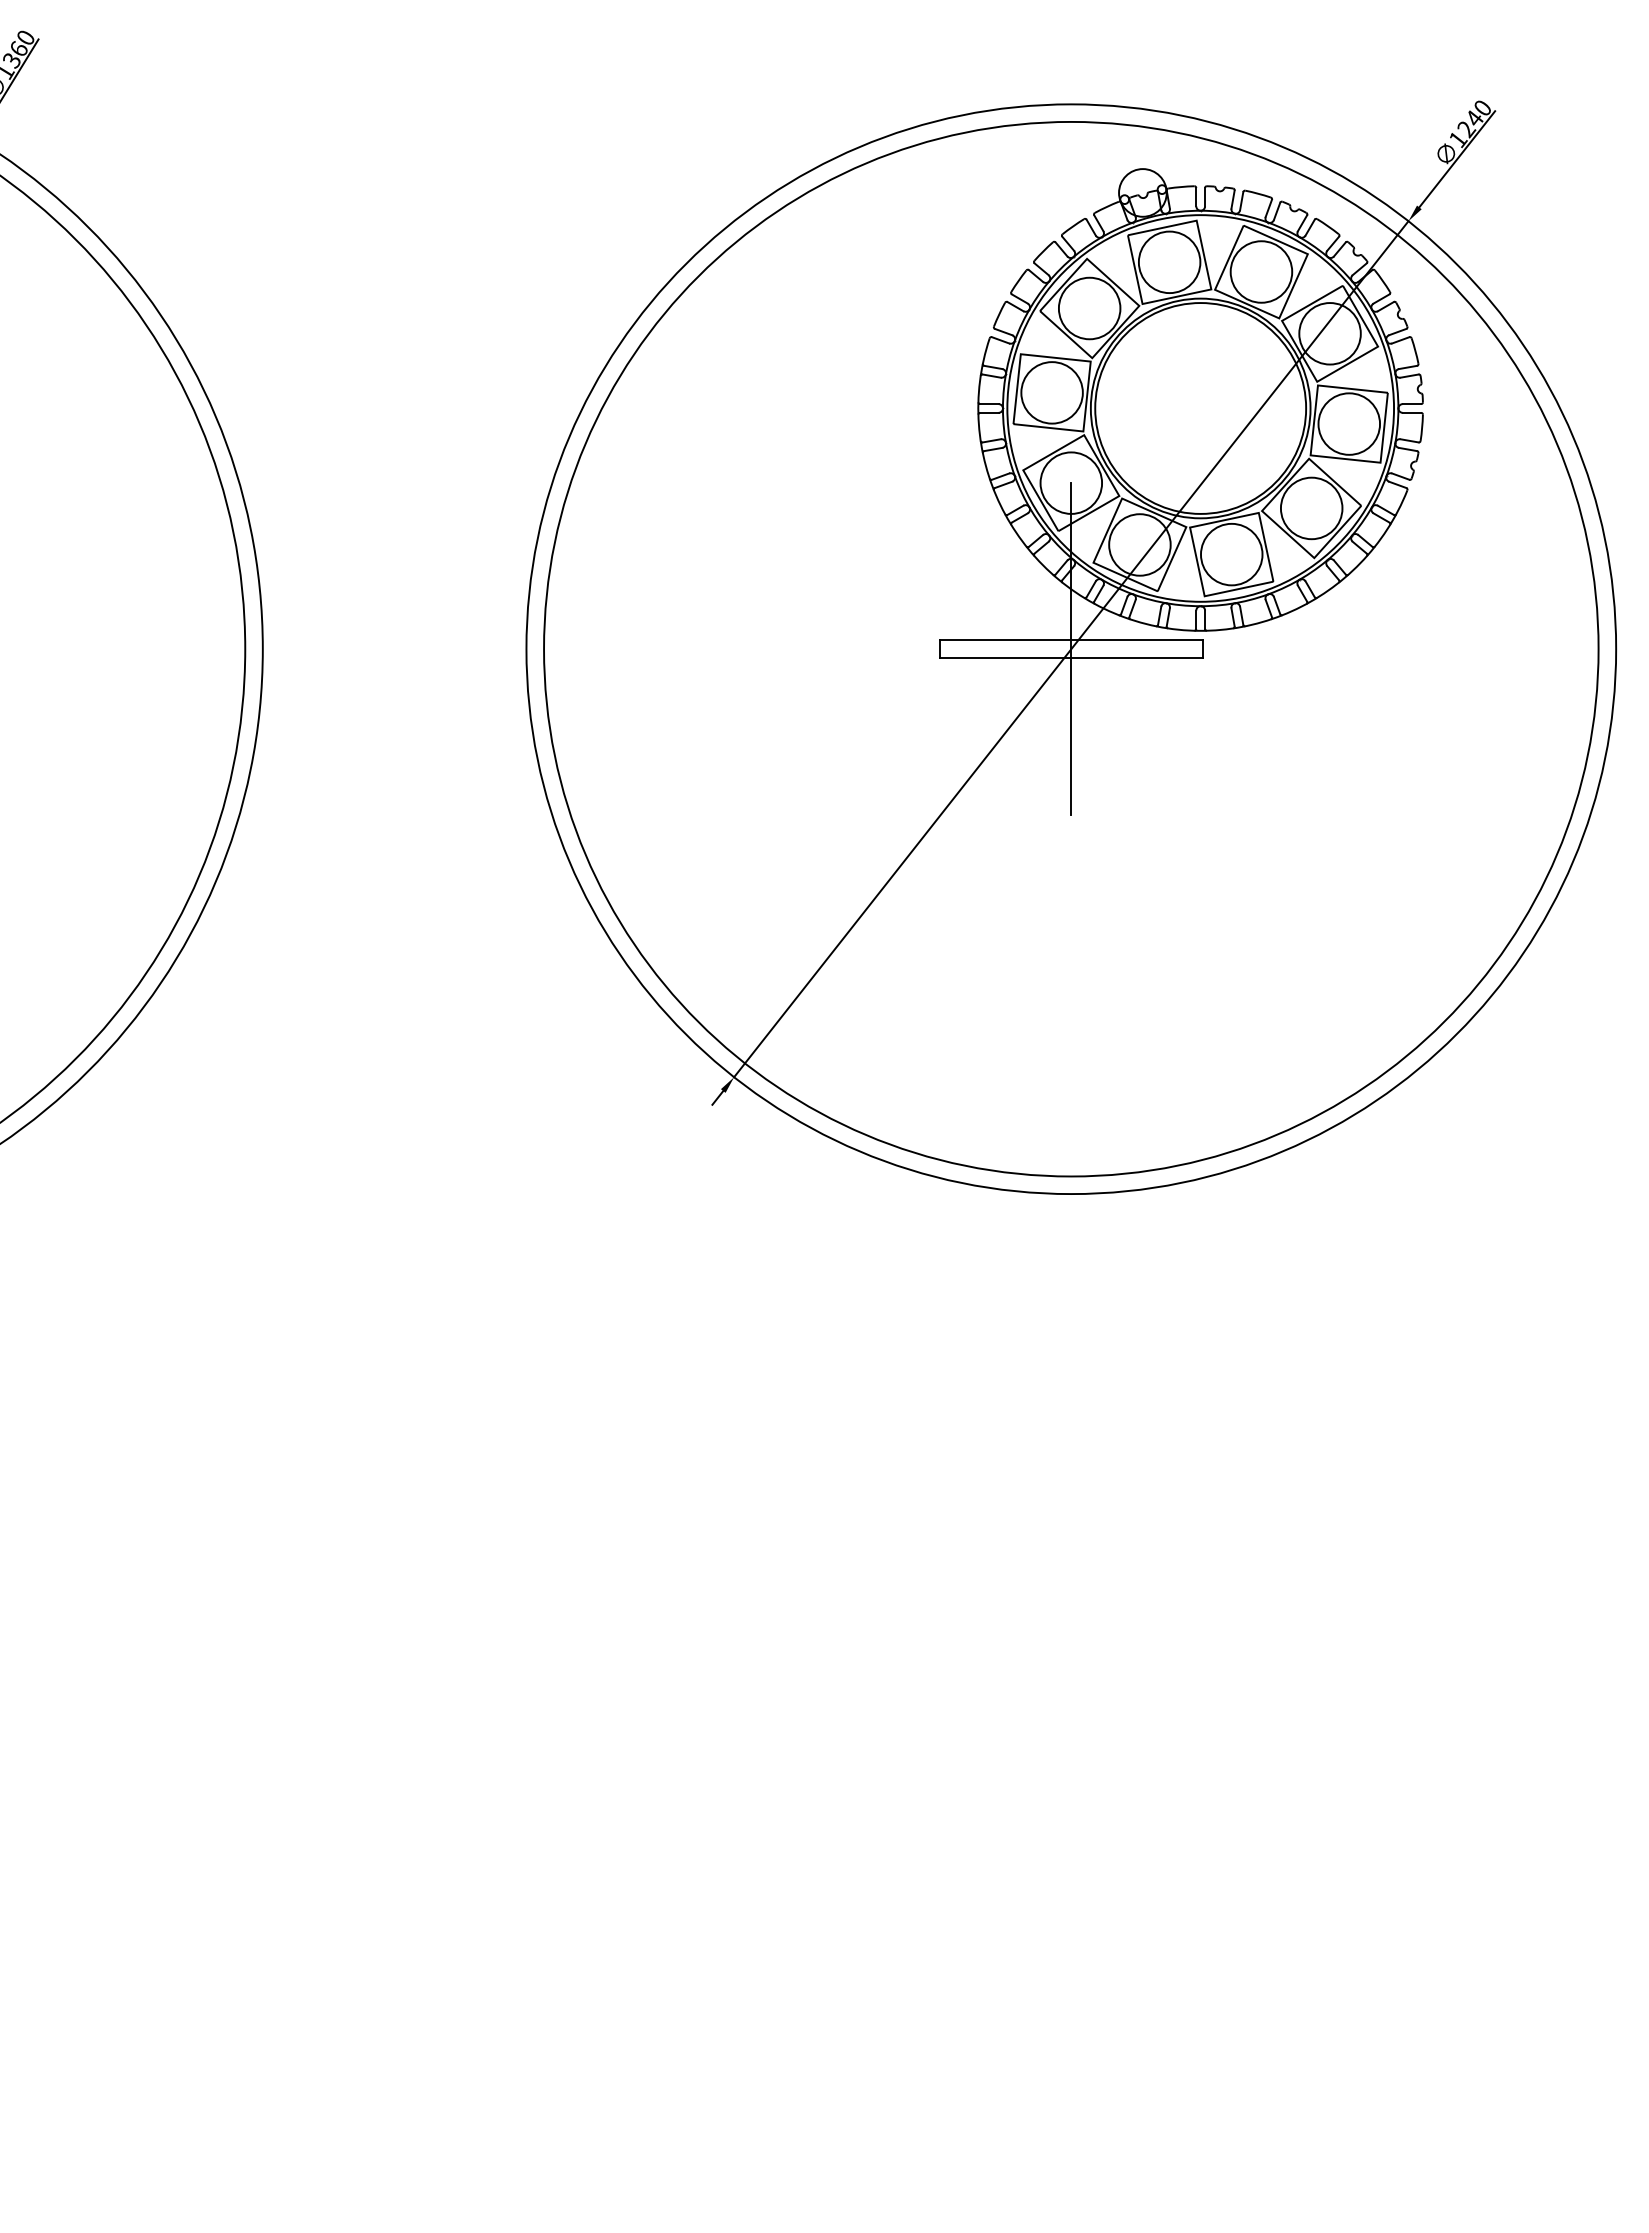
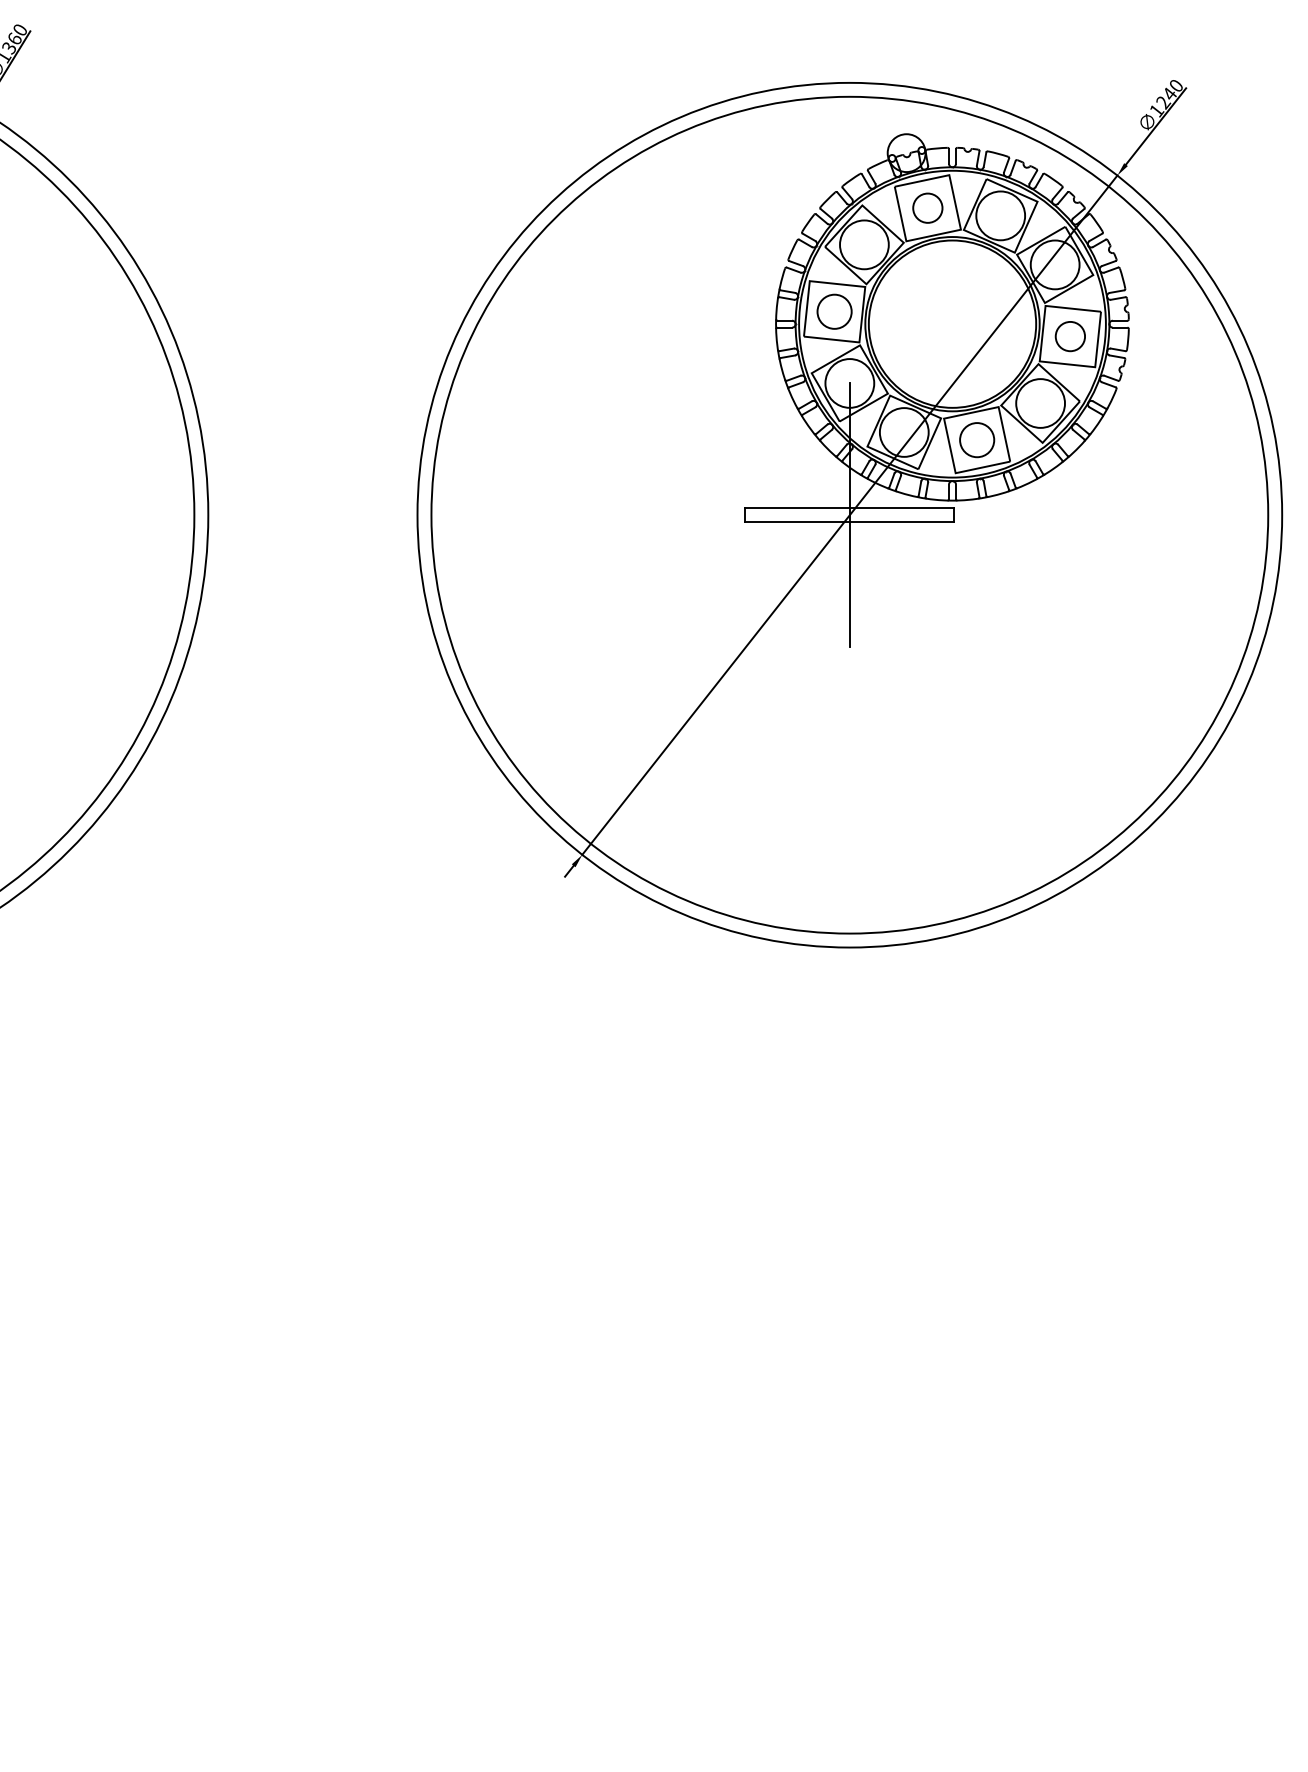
circle: (1169, 262) -> (927, 208), size x0.6
circle: (1051, 392) -> (834, 311), size x0.7
circle: (1349, 423) -> (1070, 336), size x0.6
circle: (1231, 554) -> (976, 440), size x0.7

